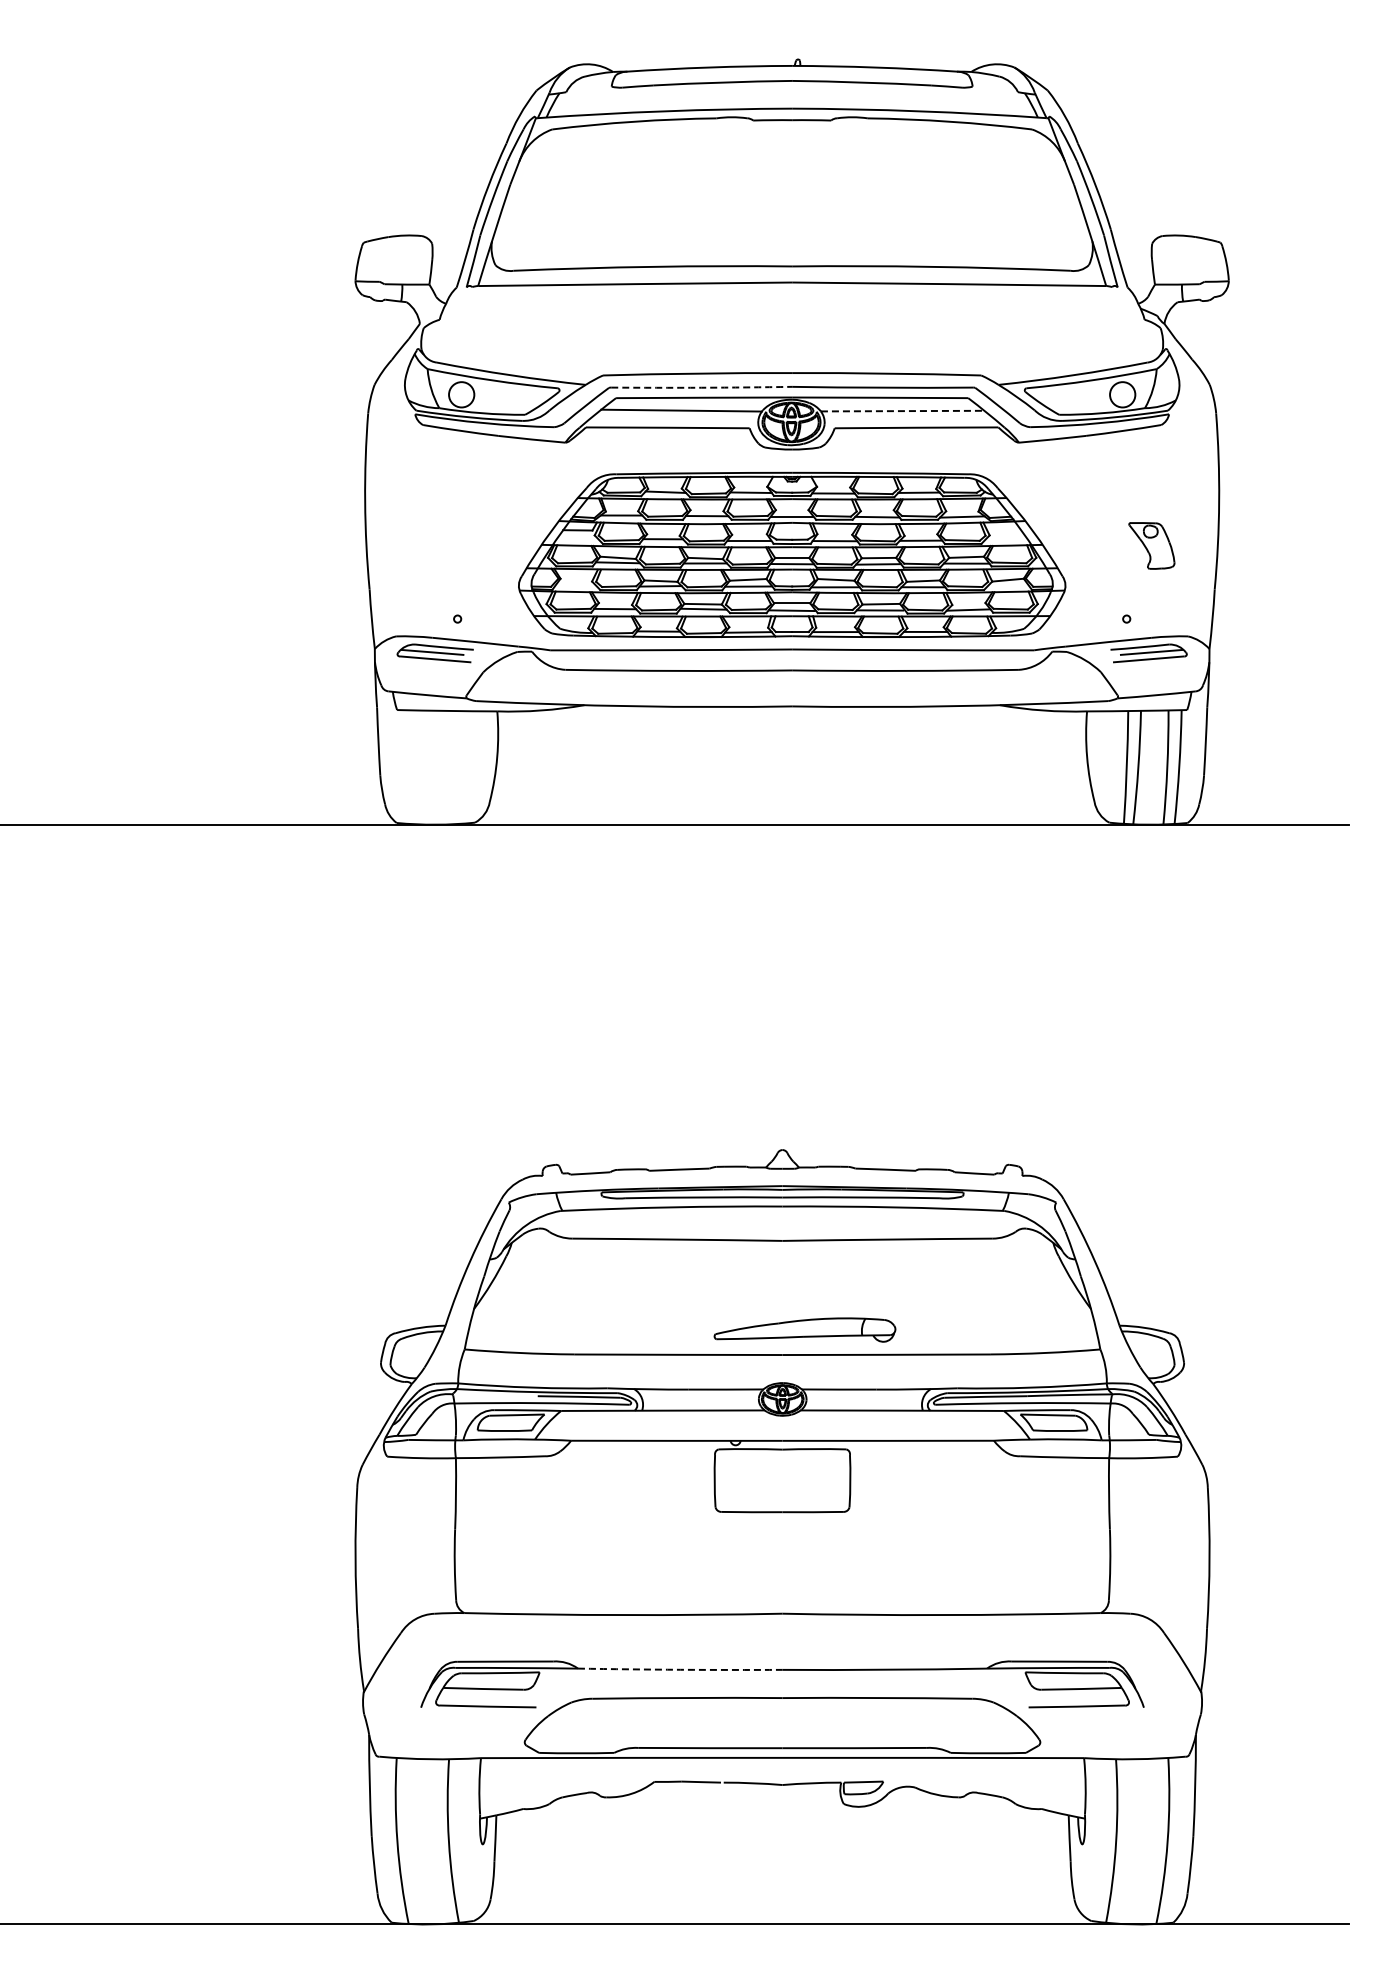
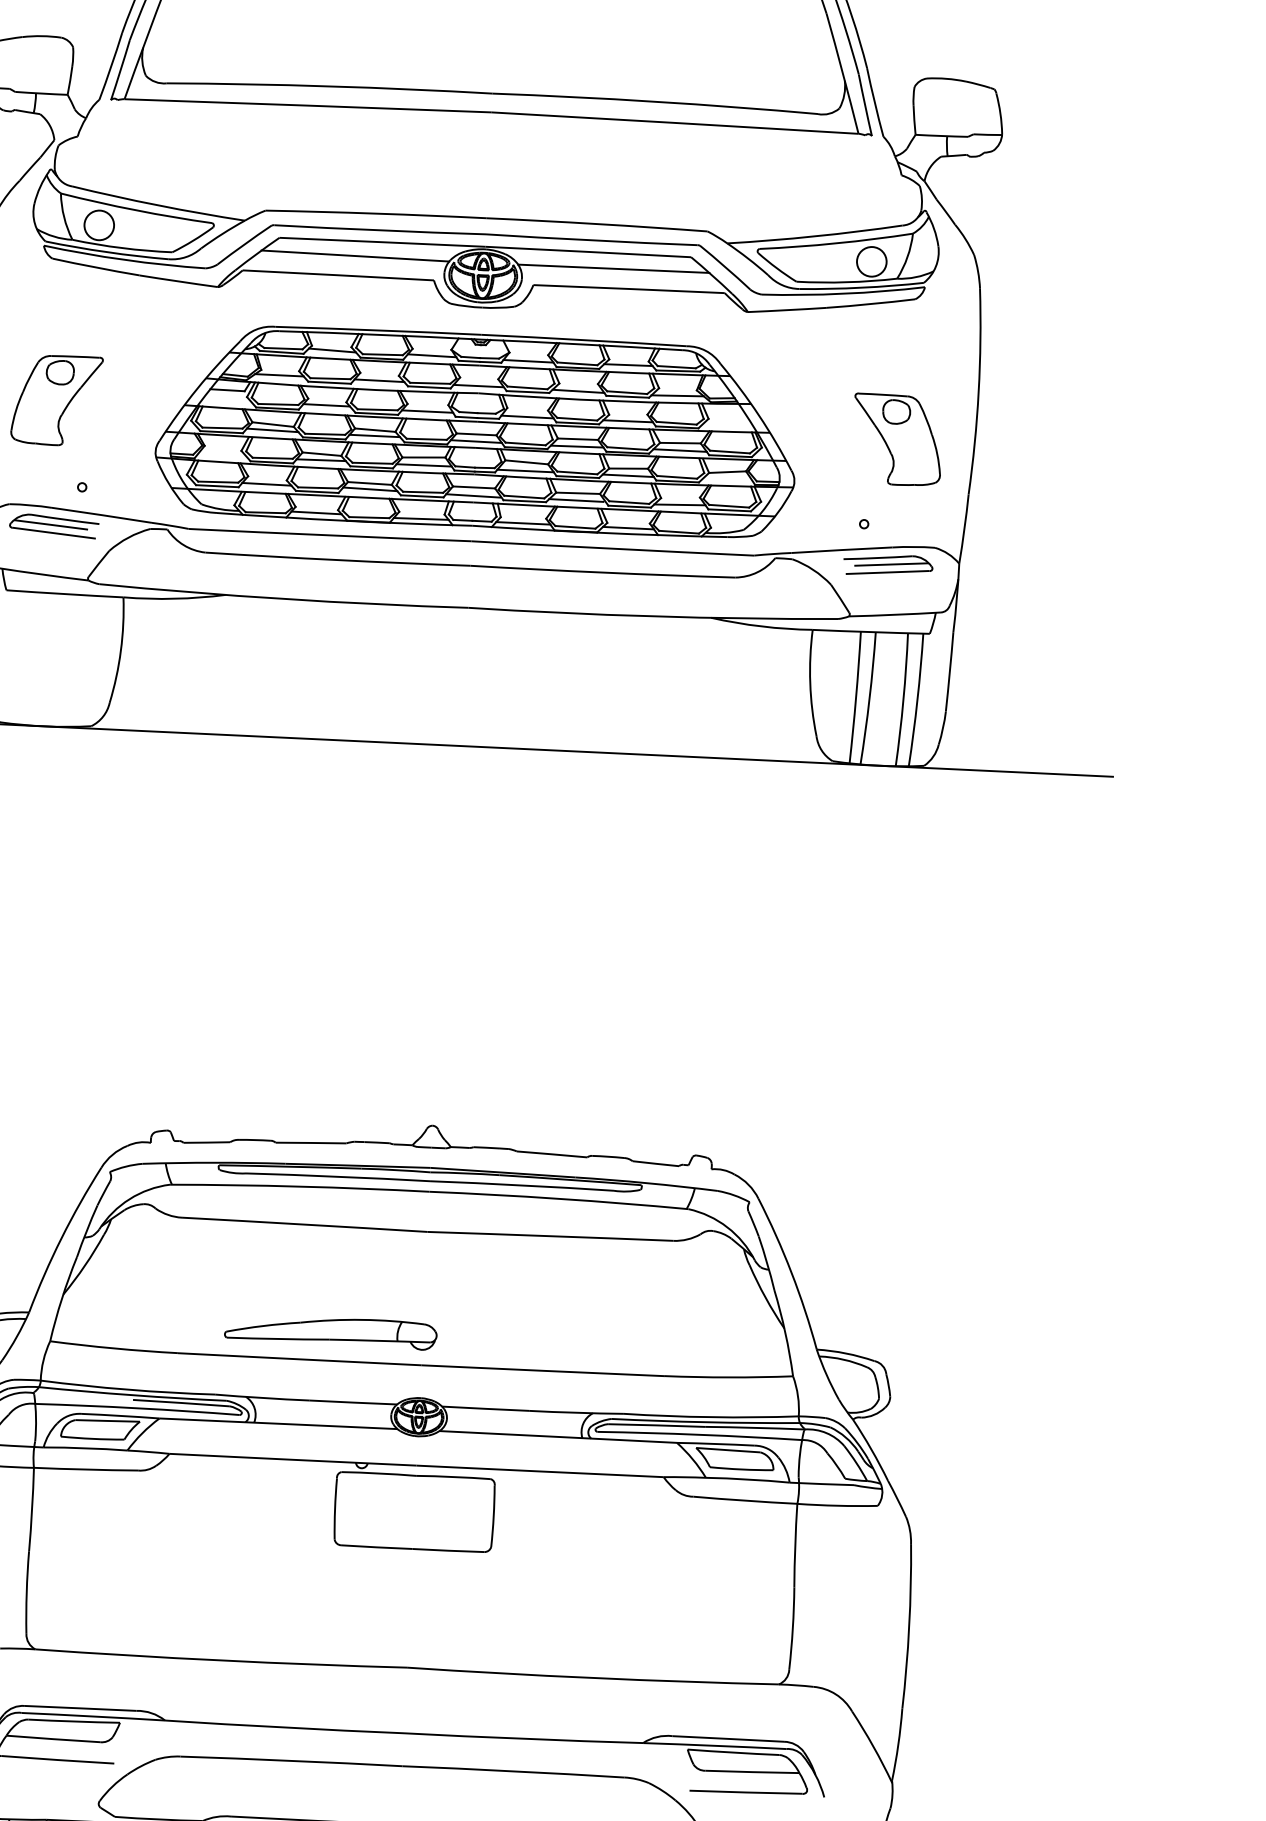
arc: (701, 387) -> (379, 230), dashed -> solid
line: (902, 411) -> (613, 269), dashed -> solid
part: (432, 545) -> (56, 399), added
part: (1151, 545) -> (897, 439), size x1.67
part: (804, 1329) -> (330, 1331), moved
arc: (680, 1669) -> (284, 1727), dashed -> solid

